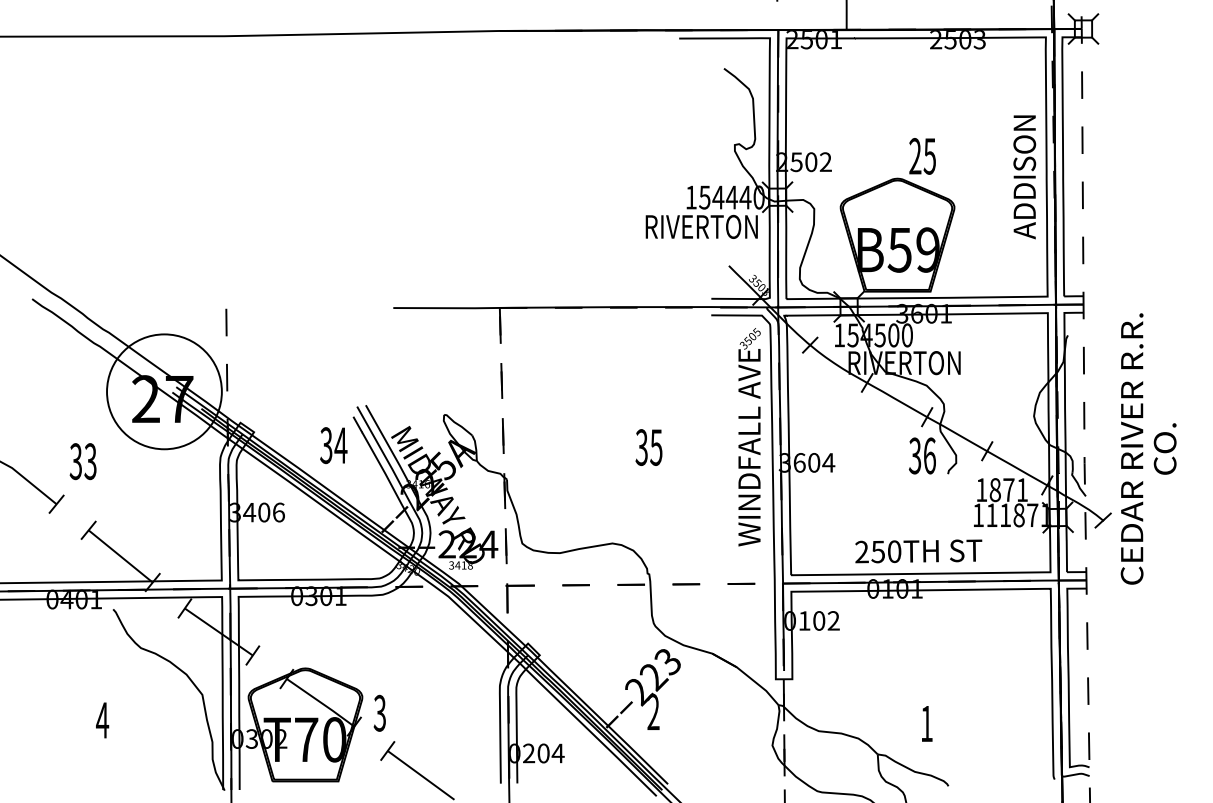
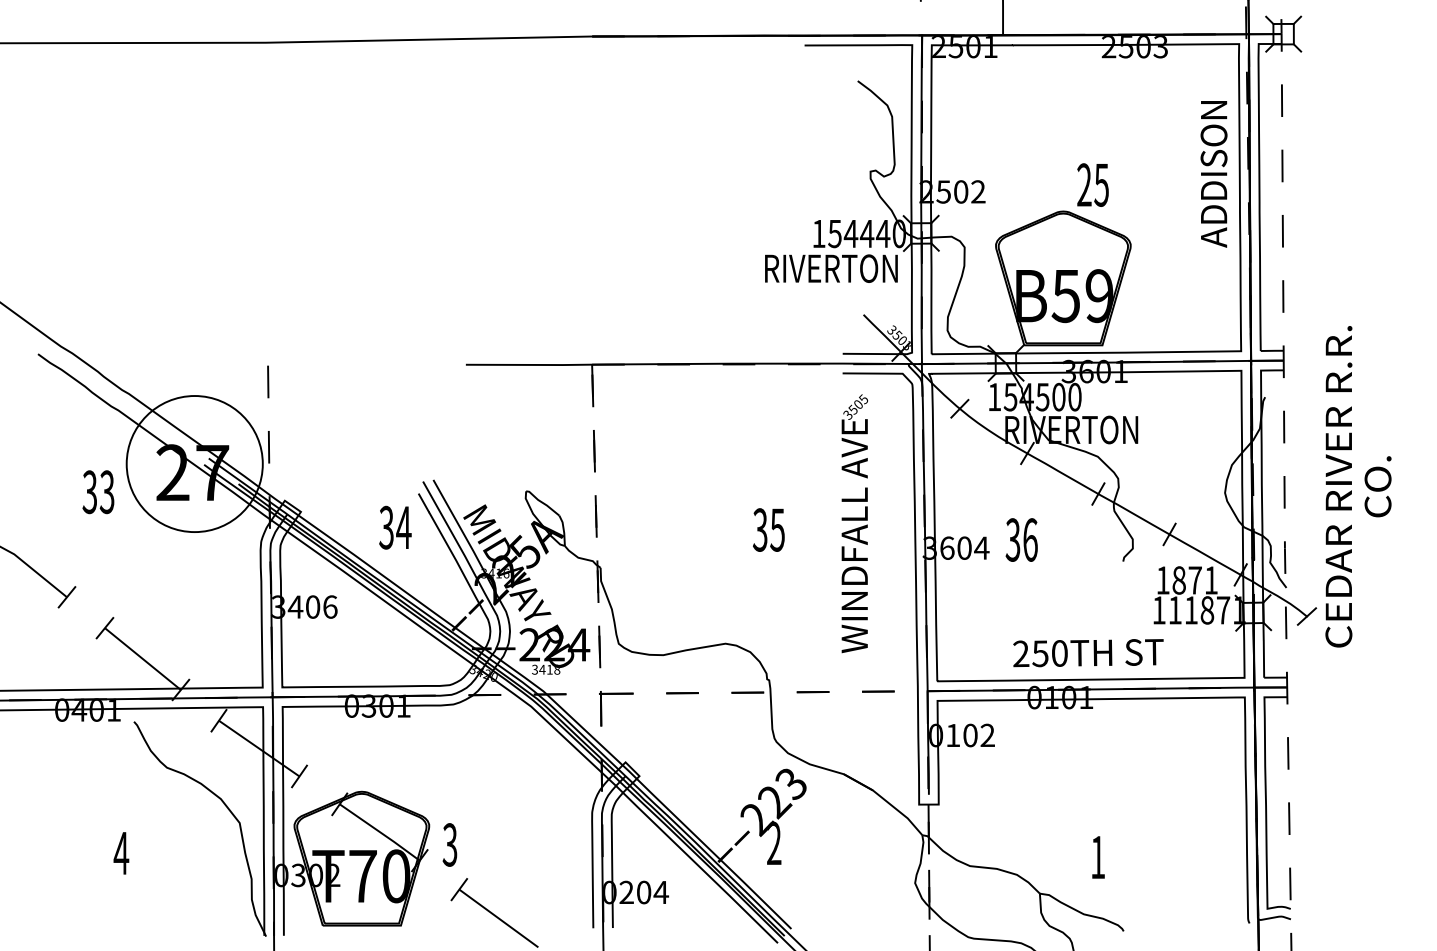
text: (1024, 177) -> (1213, 174), moved
text: (749, 437) -> (854, 524), moved
text: (1148, 448) -> (1358, 486), moved
text: (922, 455) -> (1021, 539), moved
text: (82, 461) -> (97, 492), moved

